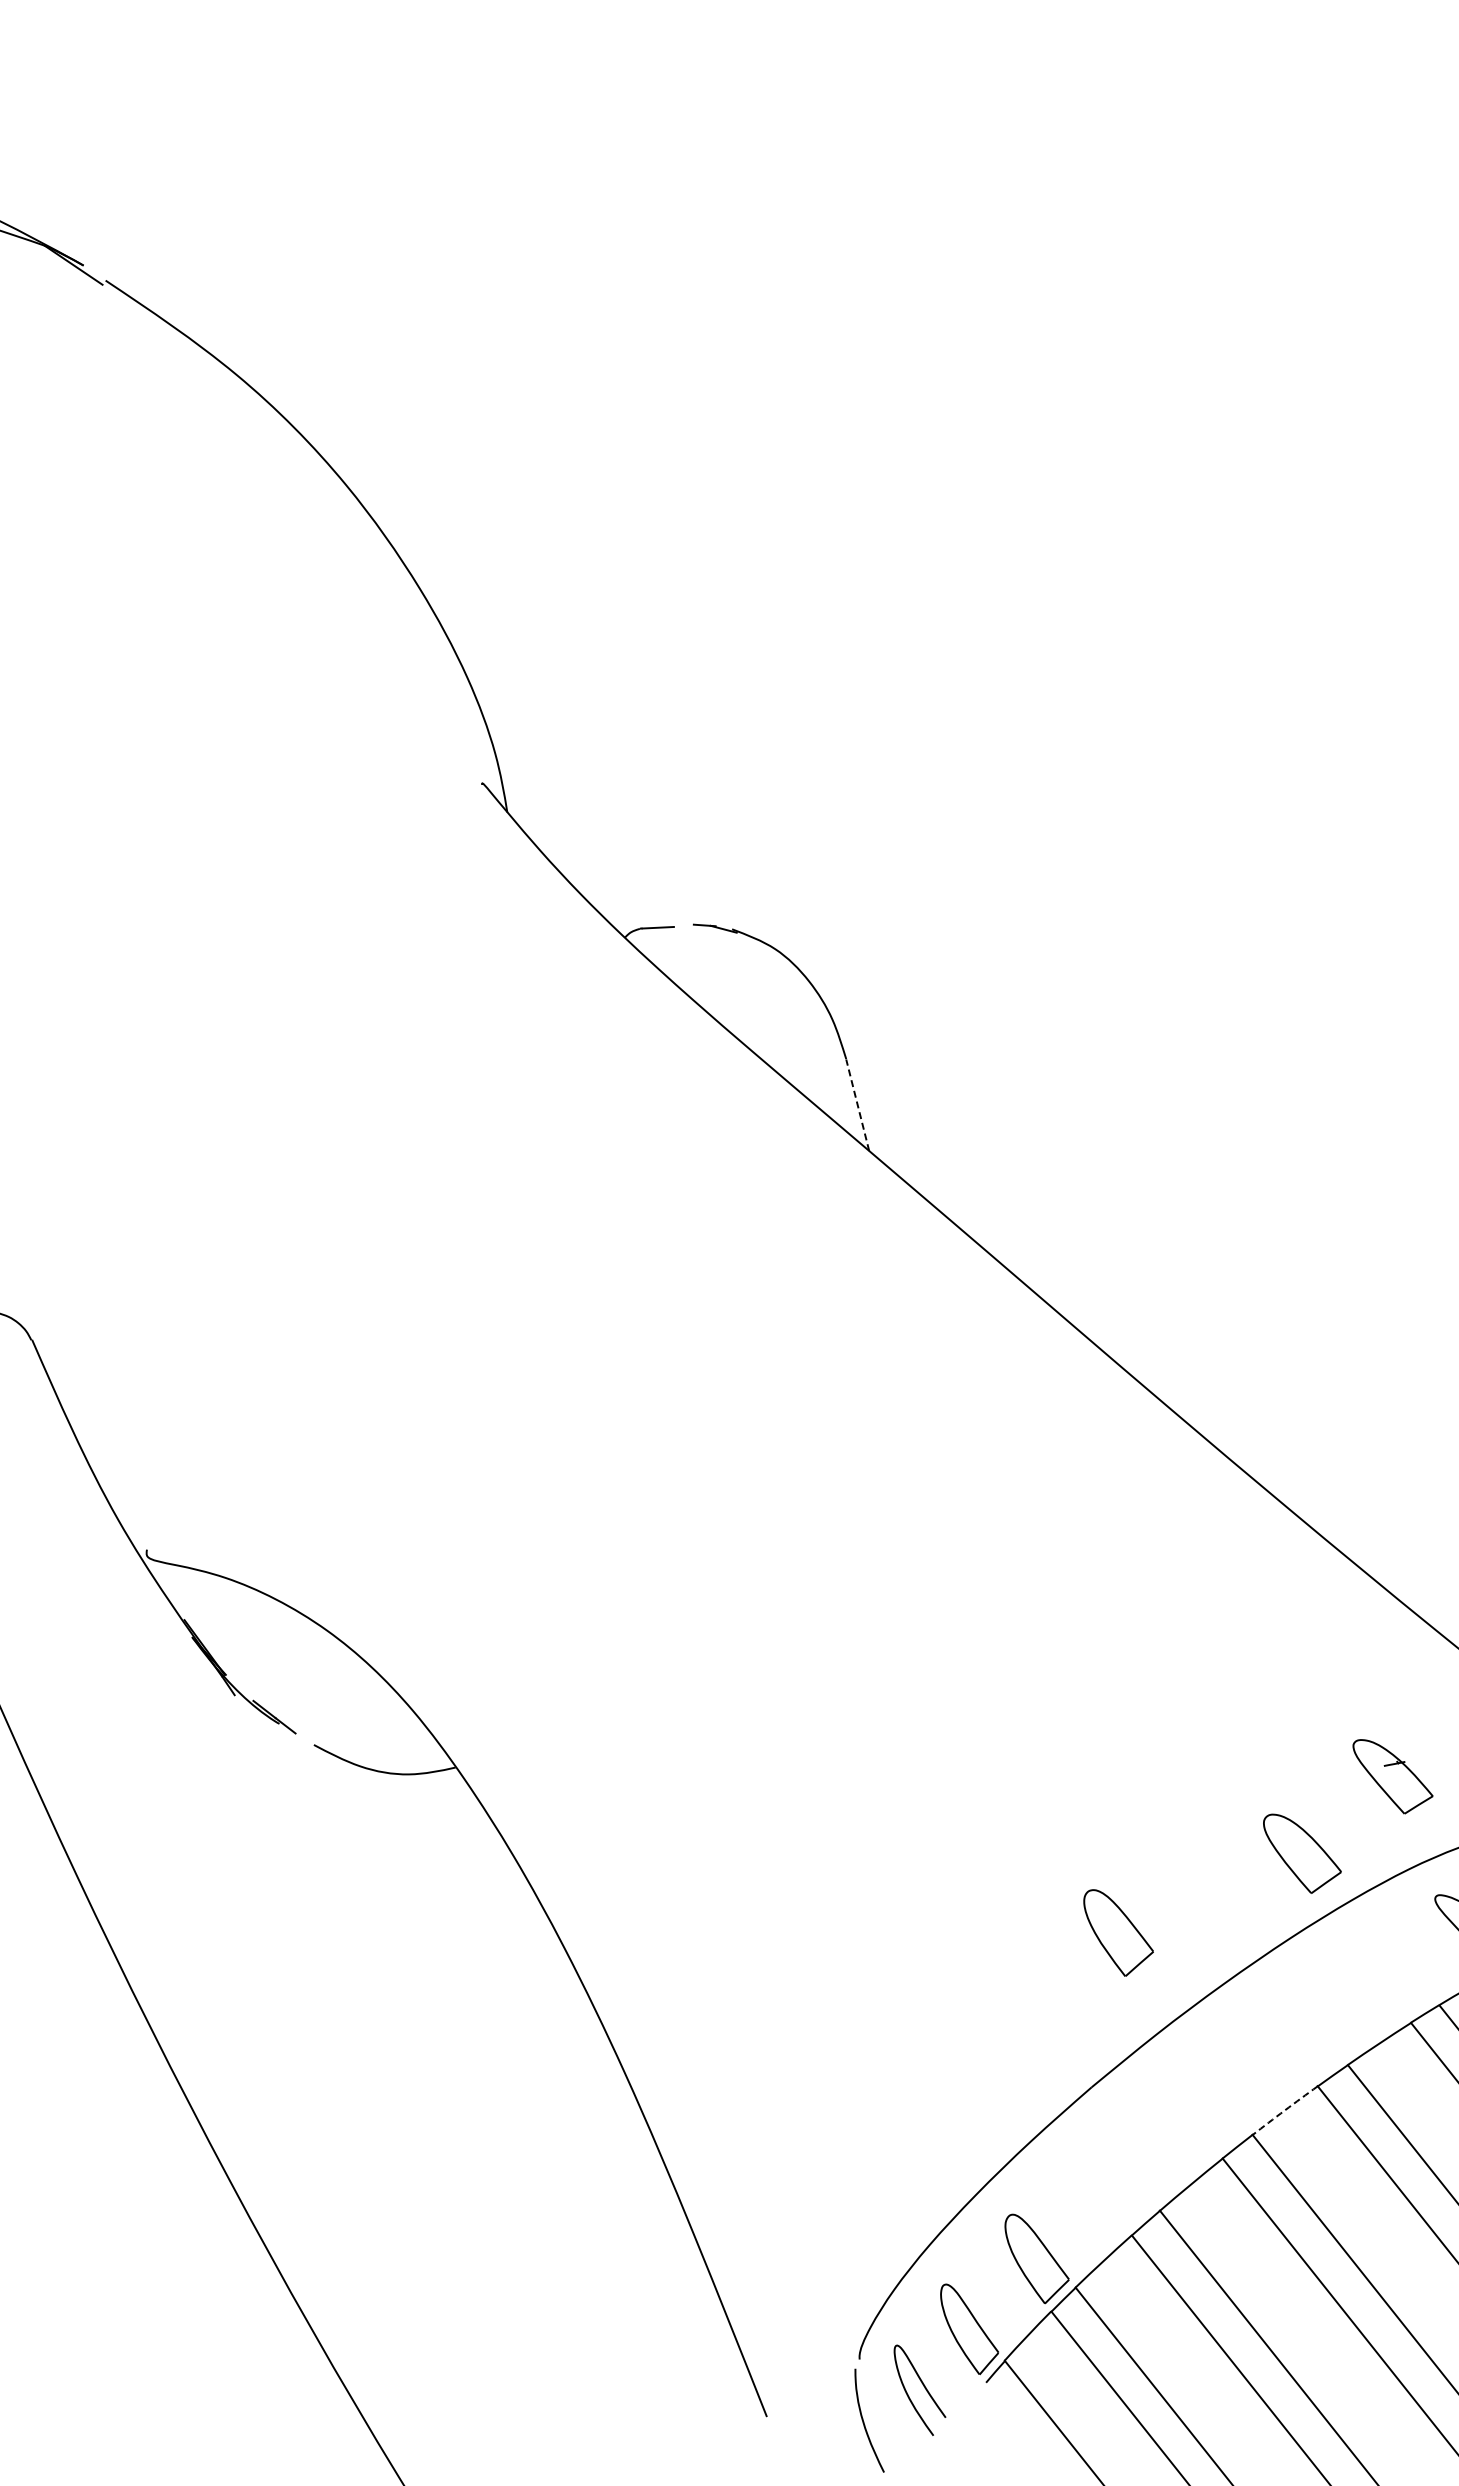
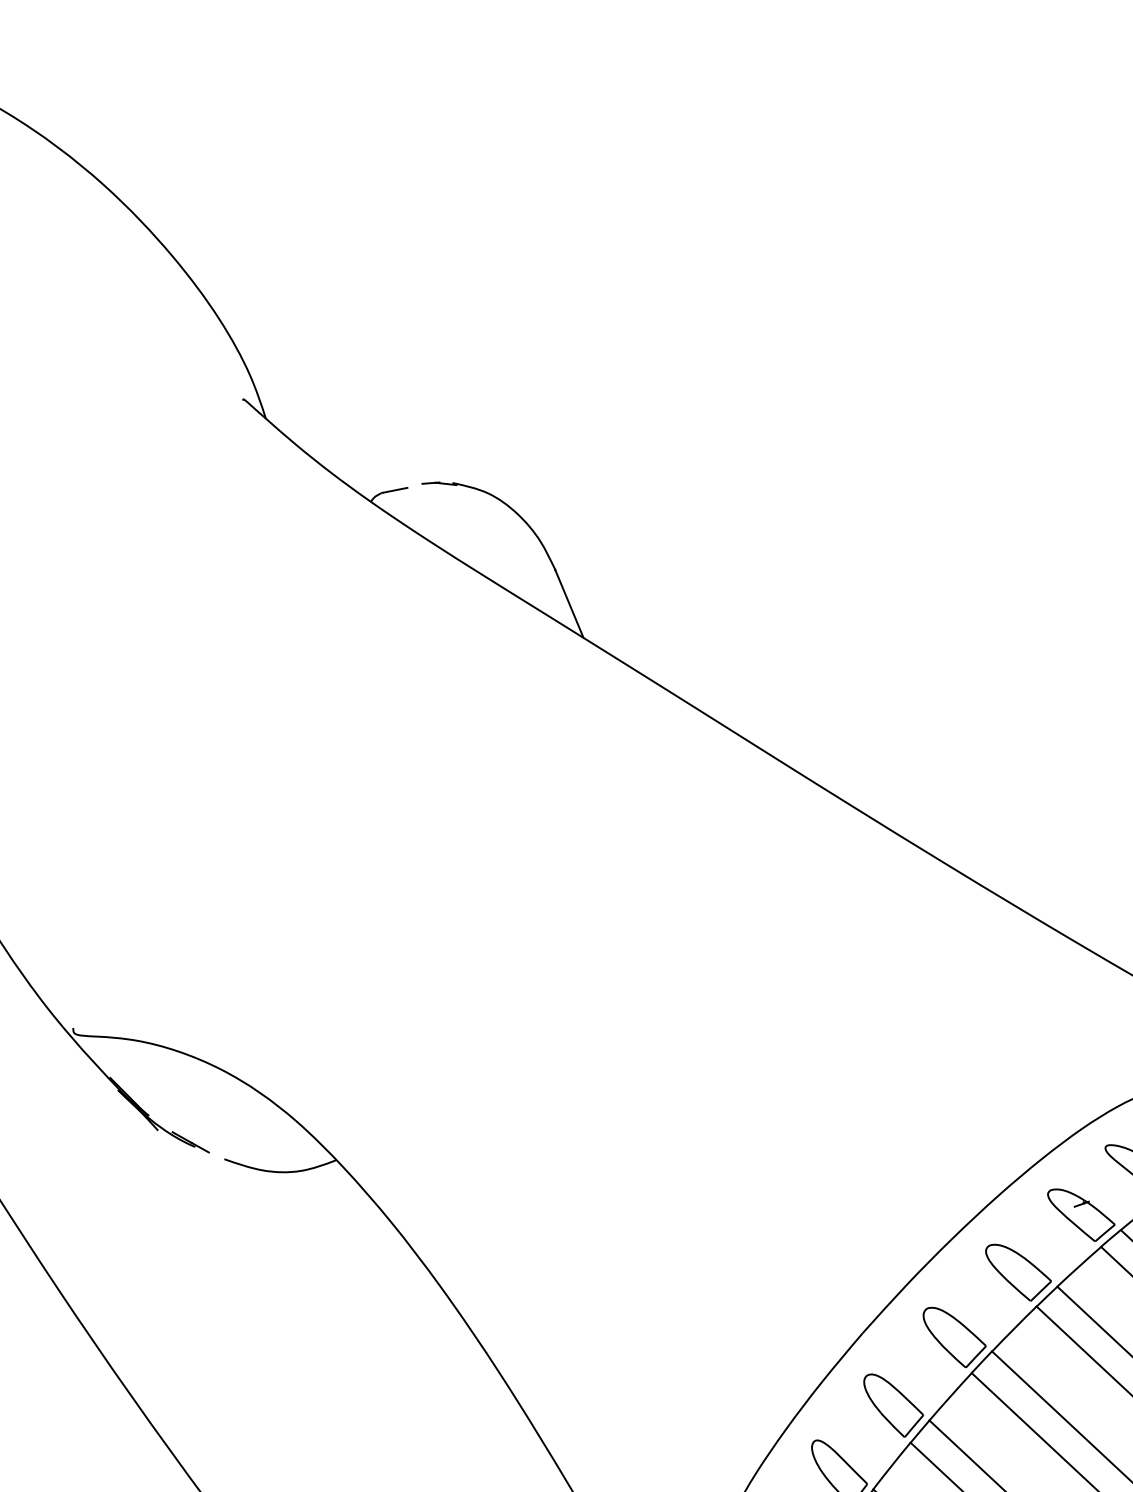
line: (857, 1104) -> (569, 603), dashed -> solid
part: (1392, 1776) -> (1081, 1214), moved
part: (1302, 1853) -> (1019, 1271), moved
part: (1118, 1932) -> (894, 1404), moved
part: (1208, 2108) -> (955, 1336), added
arc: (1284, 2110) -> (1013, 1328), dashed -> solid

